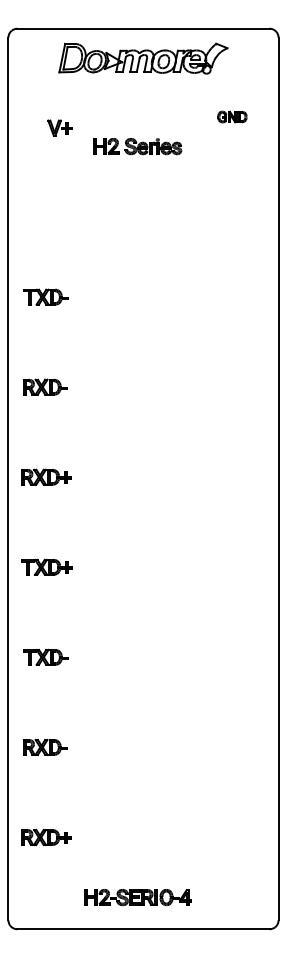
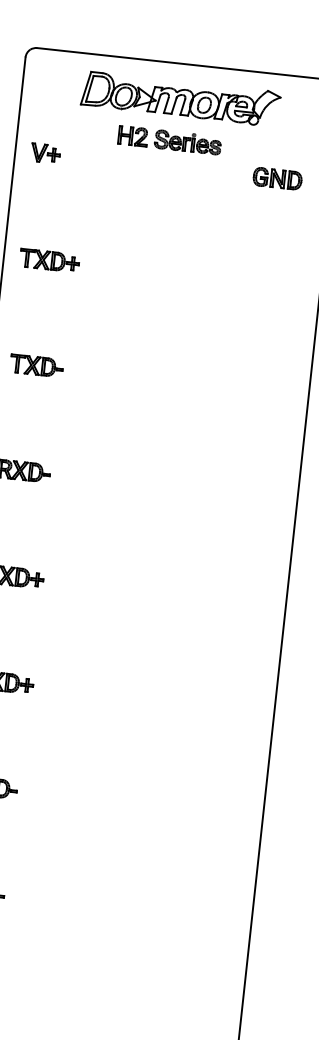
part: (232, 116) -> (277, 178), size x1.43
part: (59, 127) -> (44, 152), moved
part: (137, 146) -> (169, 140), moved
part: (46, 206) -> (48, 259), added

